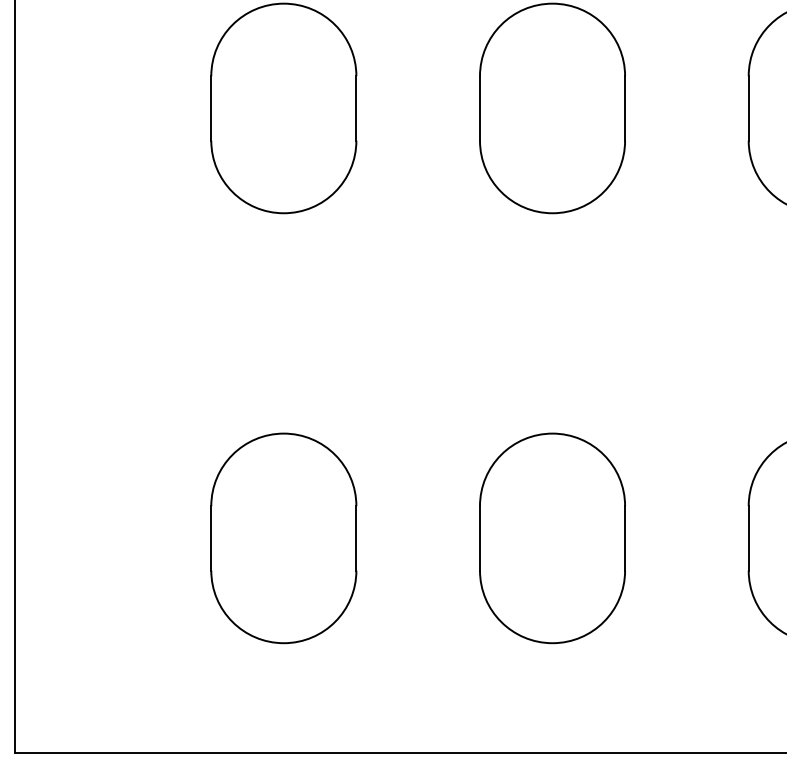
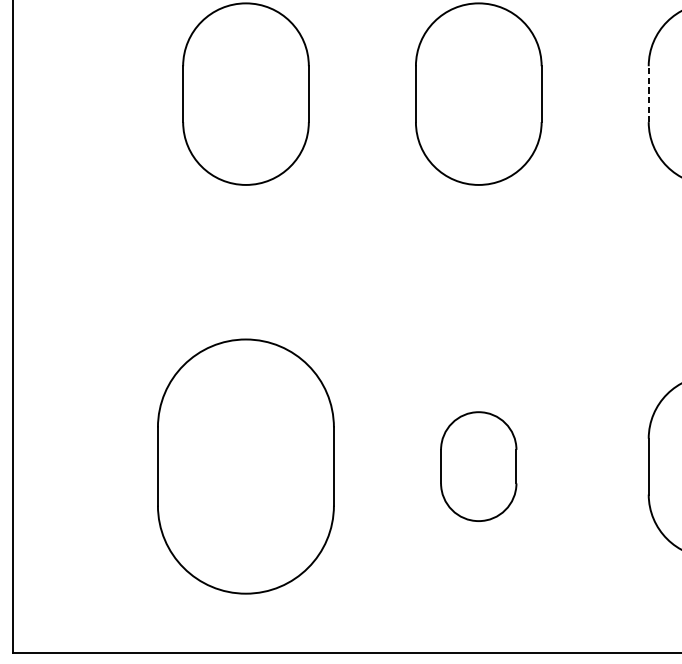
line: (748, 107) -> (648, 93), solid -> dashed
part: (283, 538) -> (245, 466), size x1.4
part: (552, 538) -> (478, 466), size x0.6

